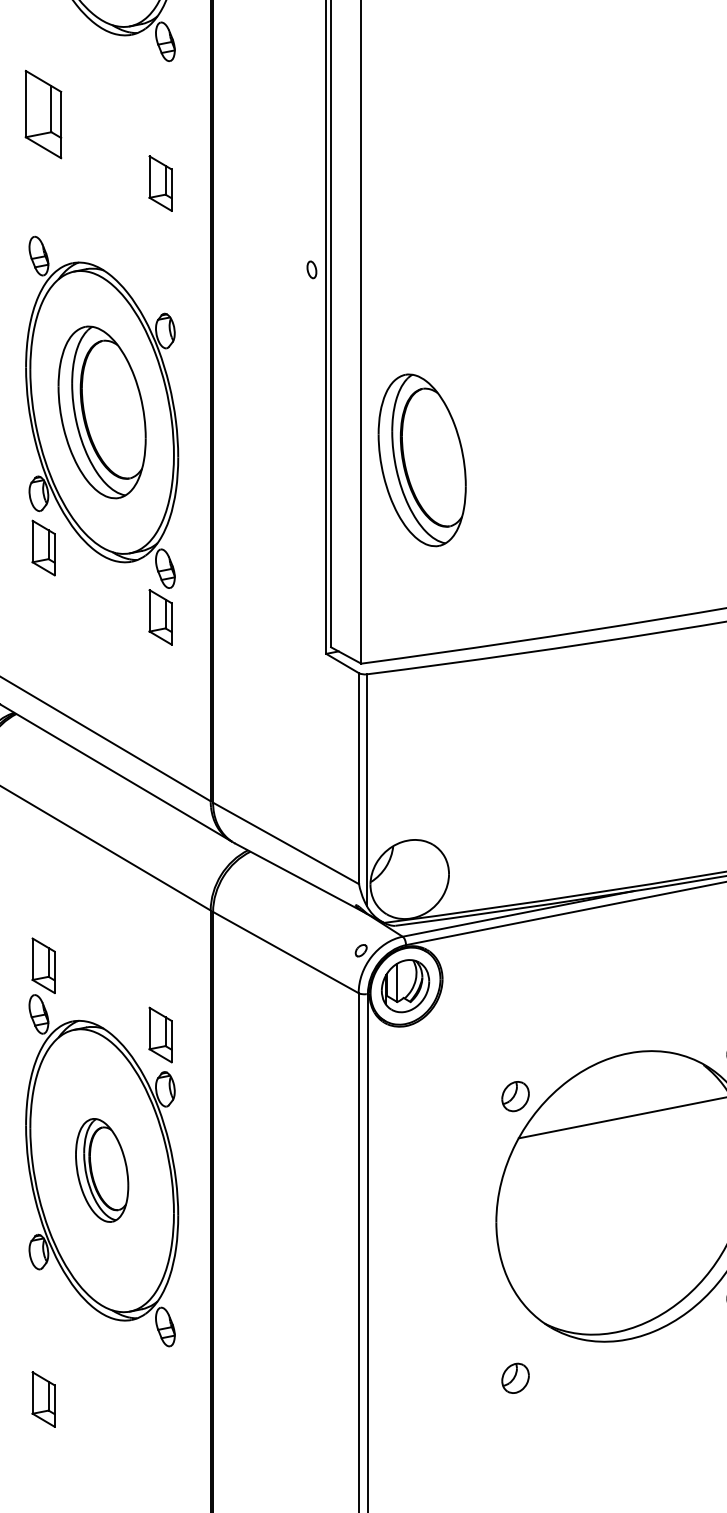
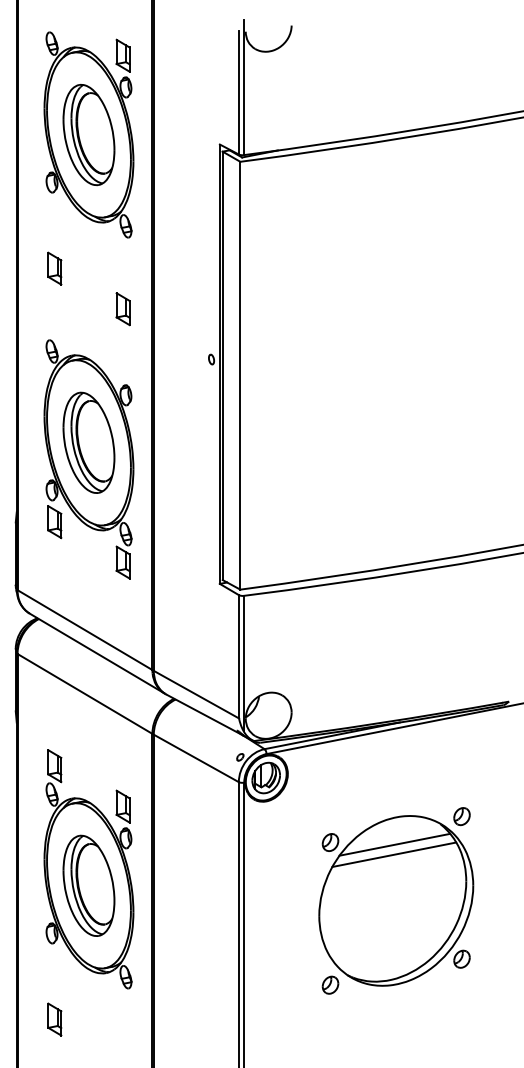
part: (43, 113) -> (54, 268), size x0.62
part: (421, 459) -> (275, 470), removed
line: (625, 1099) -> (394, 844), added
part: (101, 1170) -> (88, 885), size x1.67
part: (515, 1377) -> (330, 984), moved

